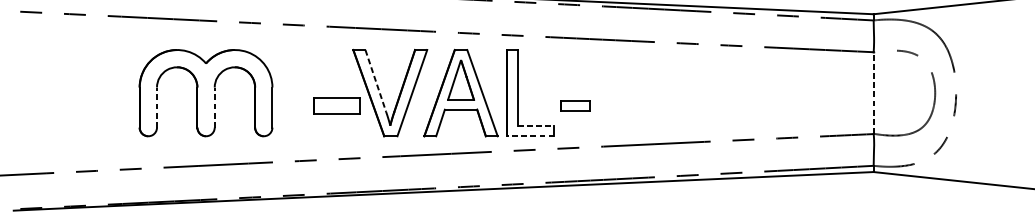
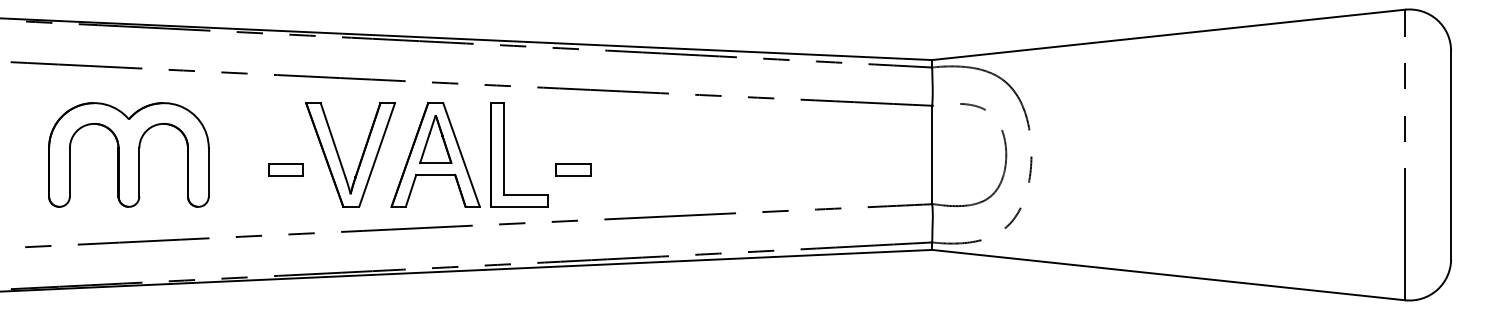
line: (376, 81) -> (333, 140), dashed -> solid
line: (873, 93) -> (932, 155), dashed -> solid
part: (336, 105) -> (285, 169), size x0.62
line: (156, 106) -> (69, 171), dashed -> solid
line: (214, 106) -> (139, 171), dashed -> solid
line: (536, 125) -> (526, 194), dashed -> solid
line: (530, 135) -> (519, 206), dashed -> solid

